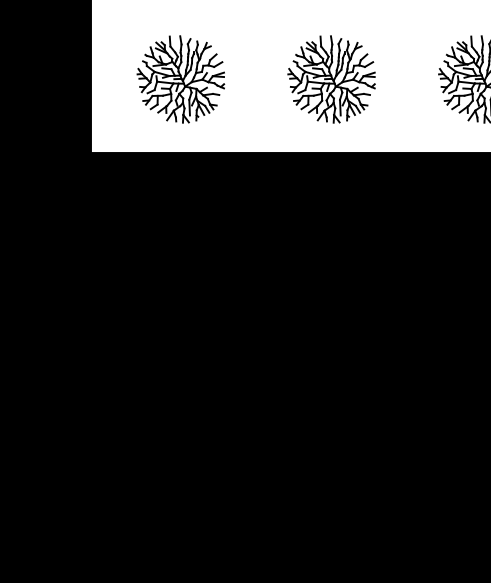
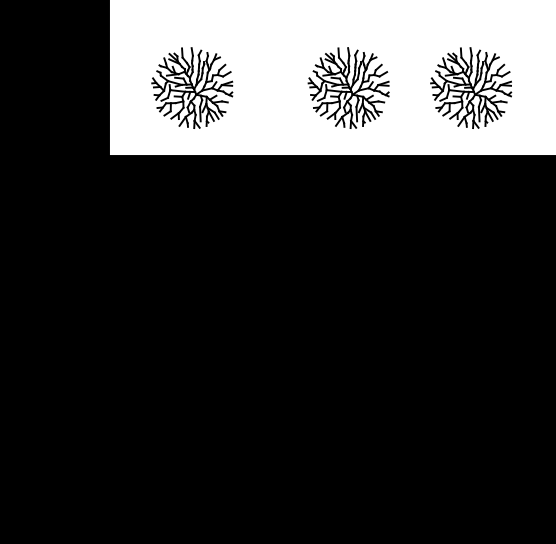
part: (331, 78) -> (348, 87), moved

